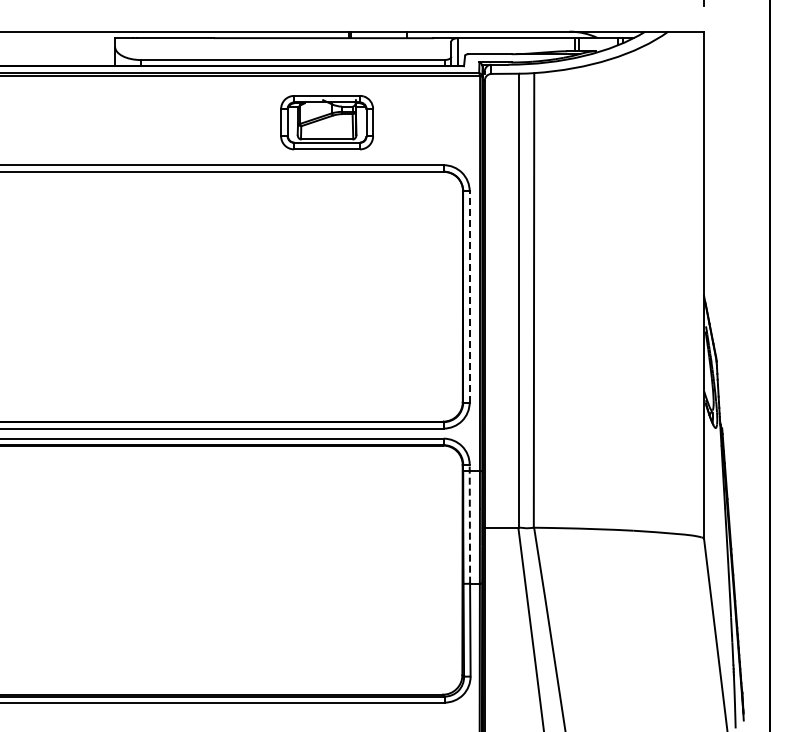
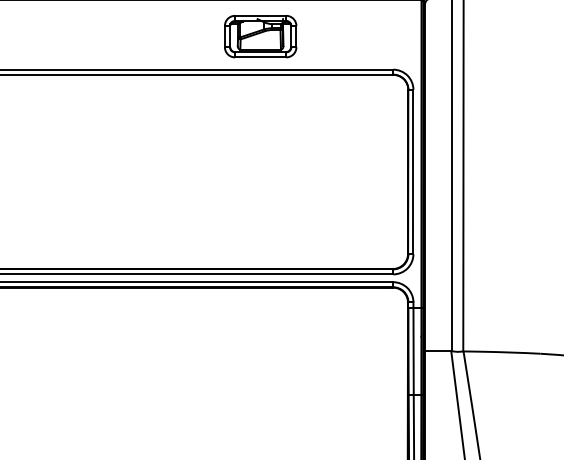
part: (326, 122) -> (260, 36), moved
line: (469, 296) -> (413, 171), dashed -> solid
line: (469, 524) -> (413, 348), dashed -> solid

